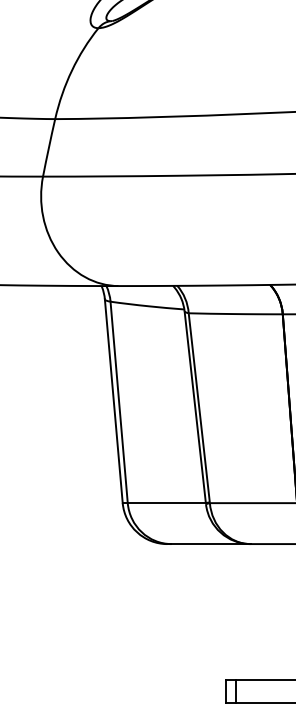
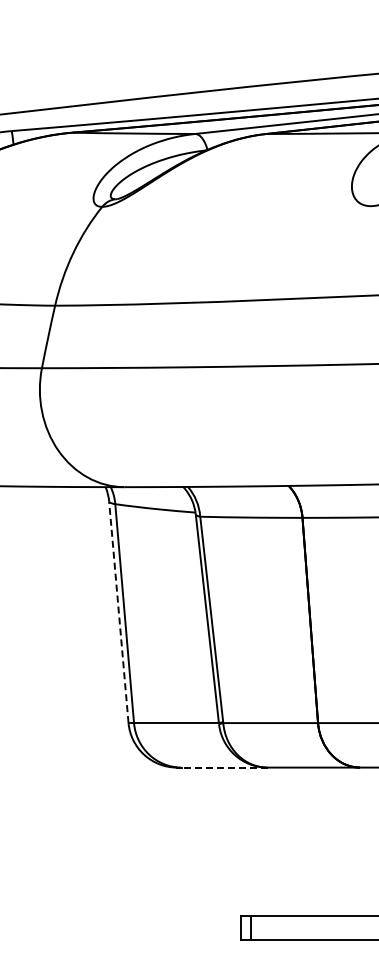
line: (113, 400) -> (118, 611), solid -> dashed
line: (211, 544) -> (224, 767), solid -> dashed

